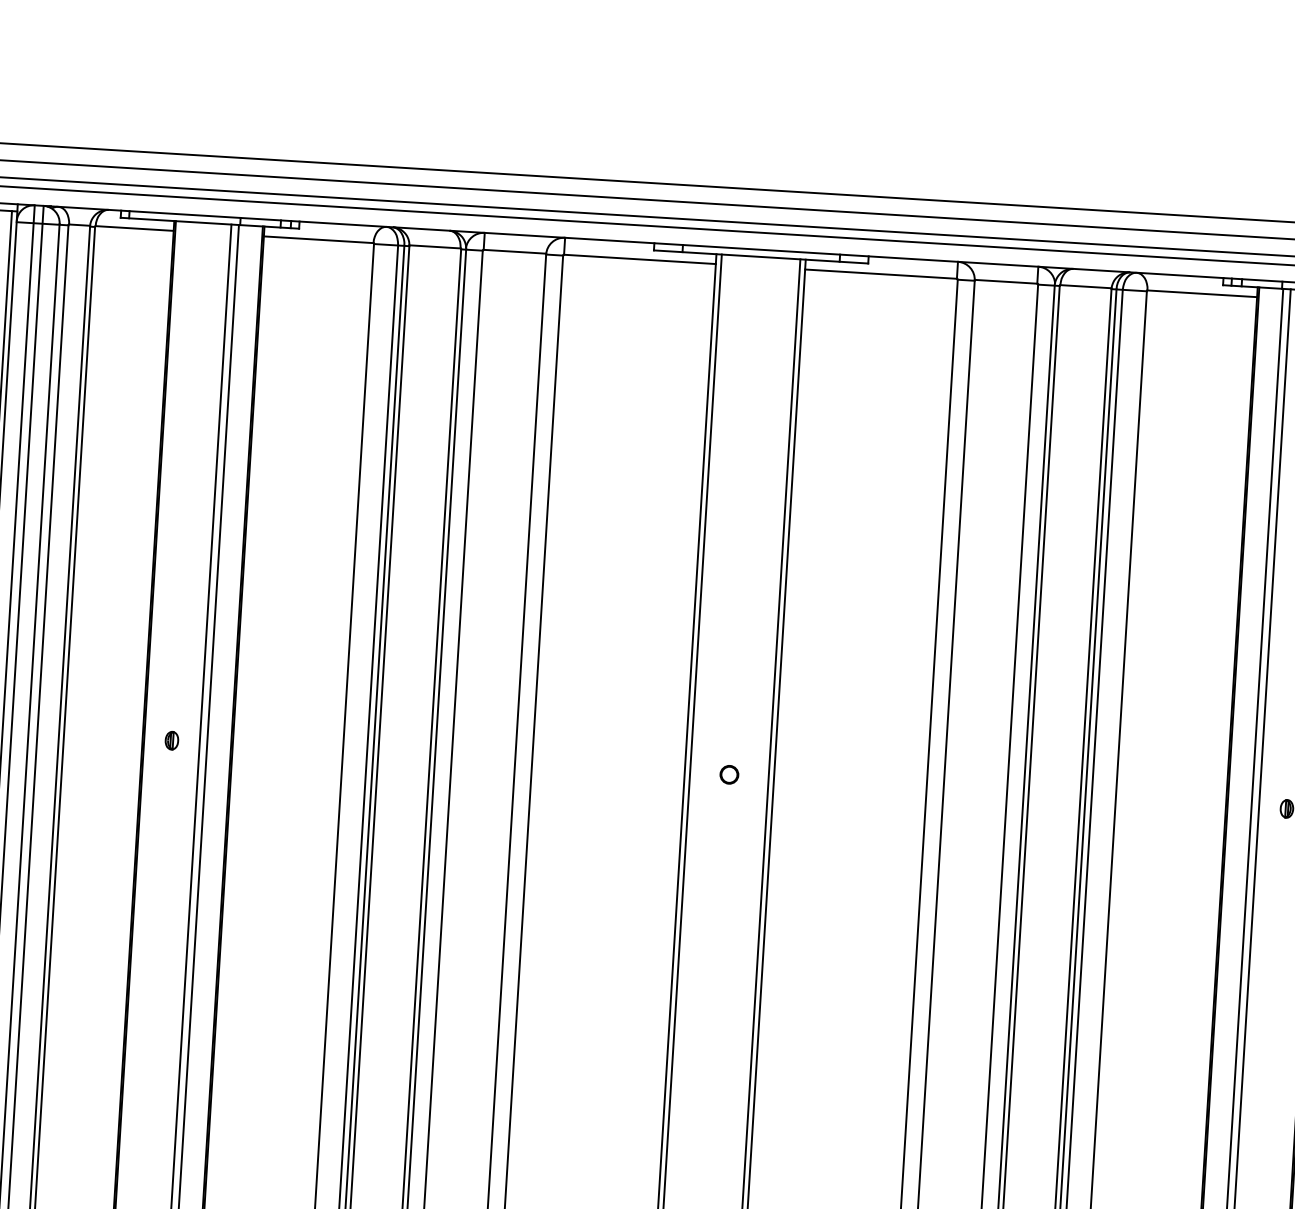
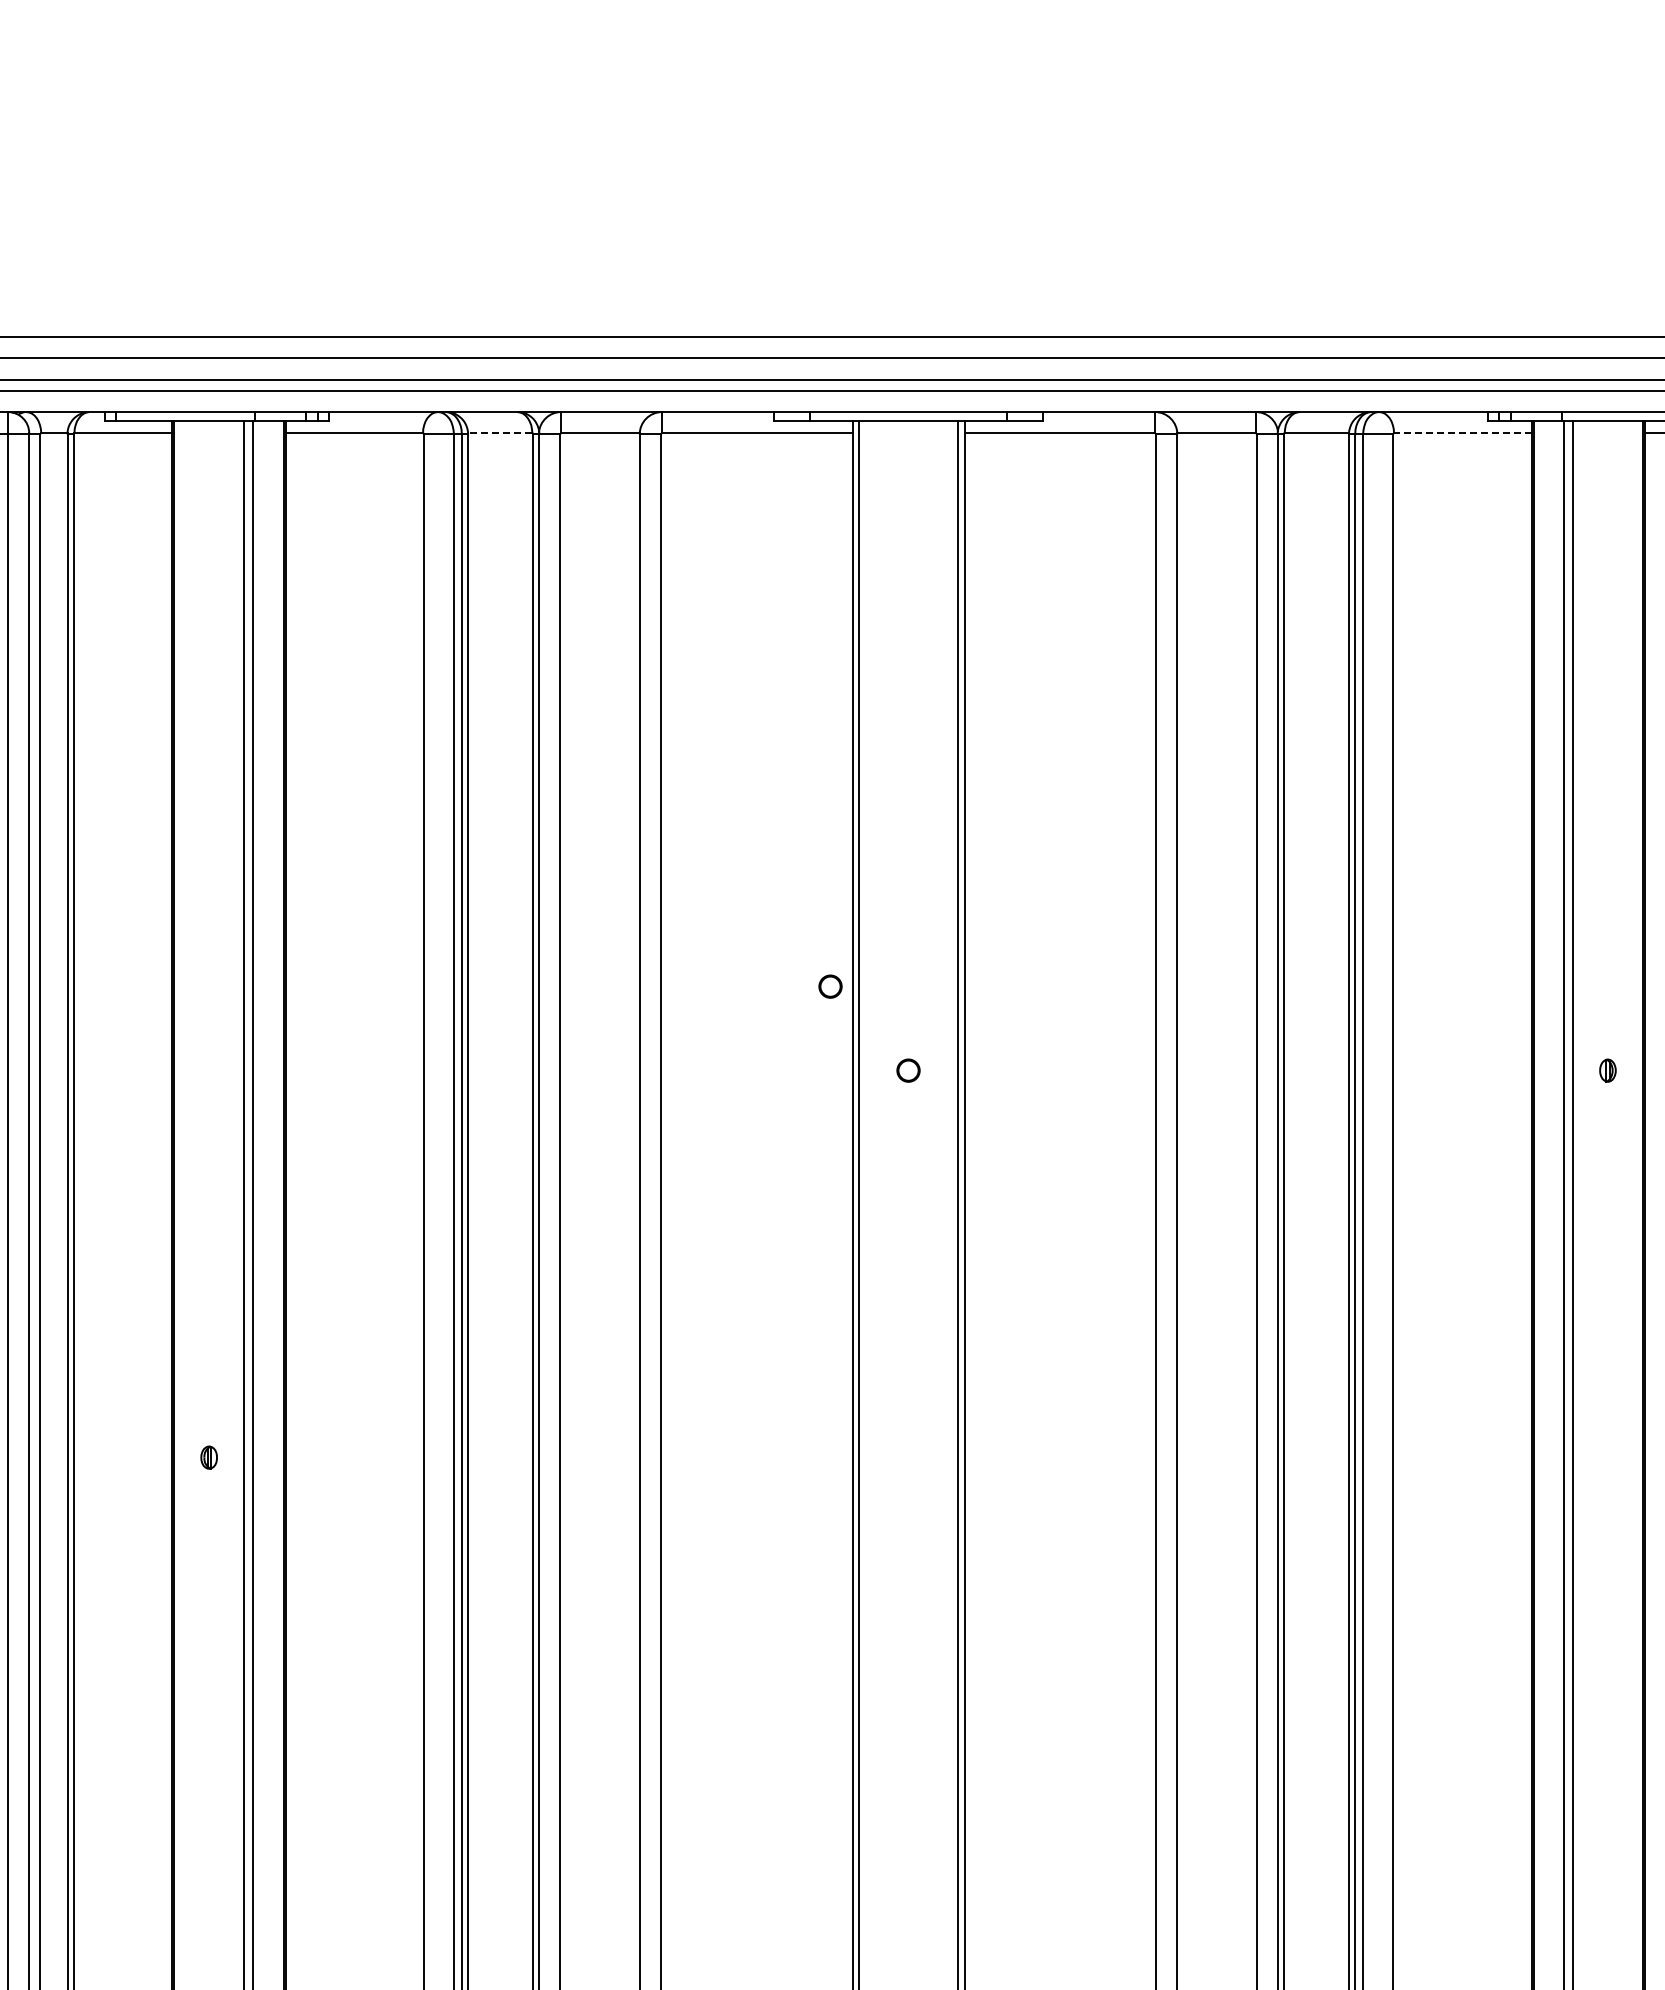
line: (434, 246) -> (499, 433), solid -> dashed
line: (1202, 293) -> (1462, 433), solid -> dashed
circle: (671, 703) -> (830, 986), added
part: (171, 740) -> (208, 1457), moved

